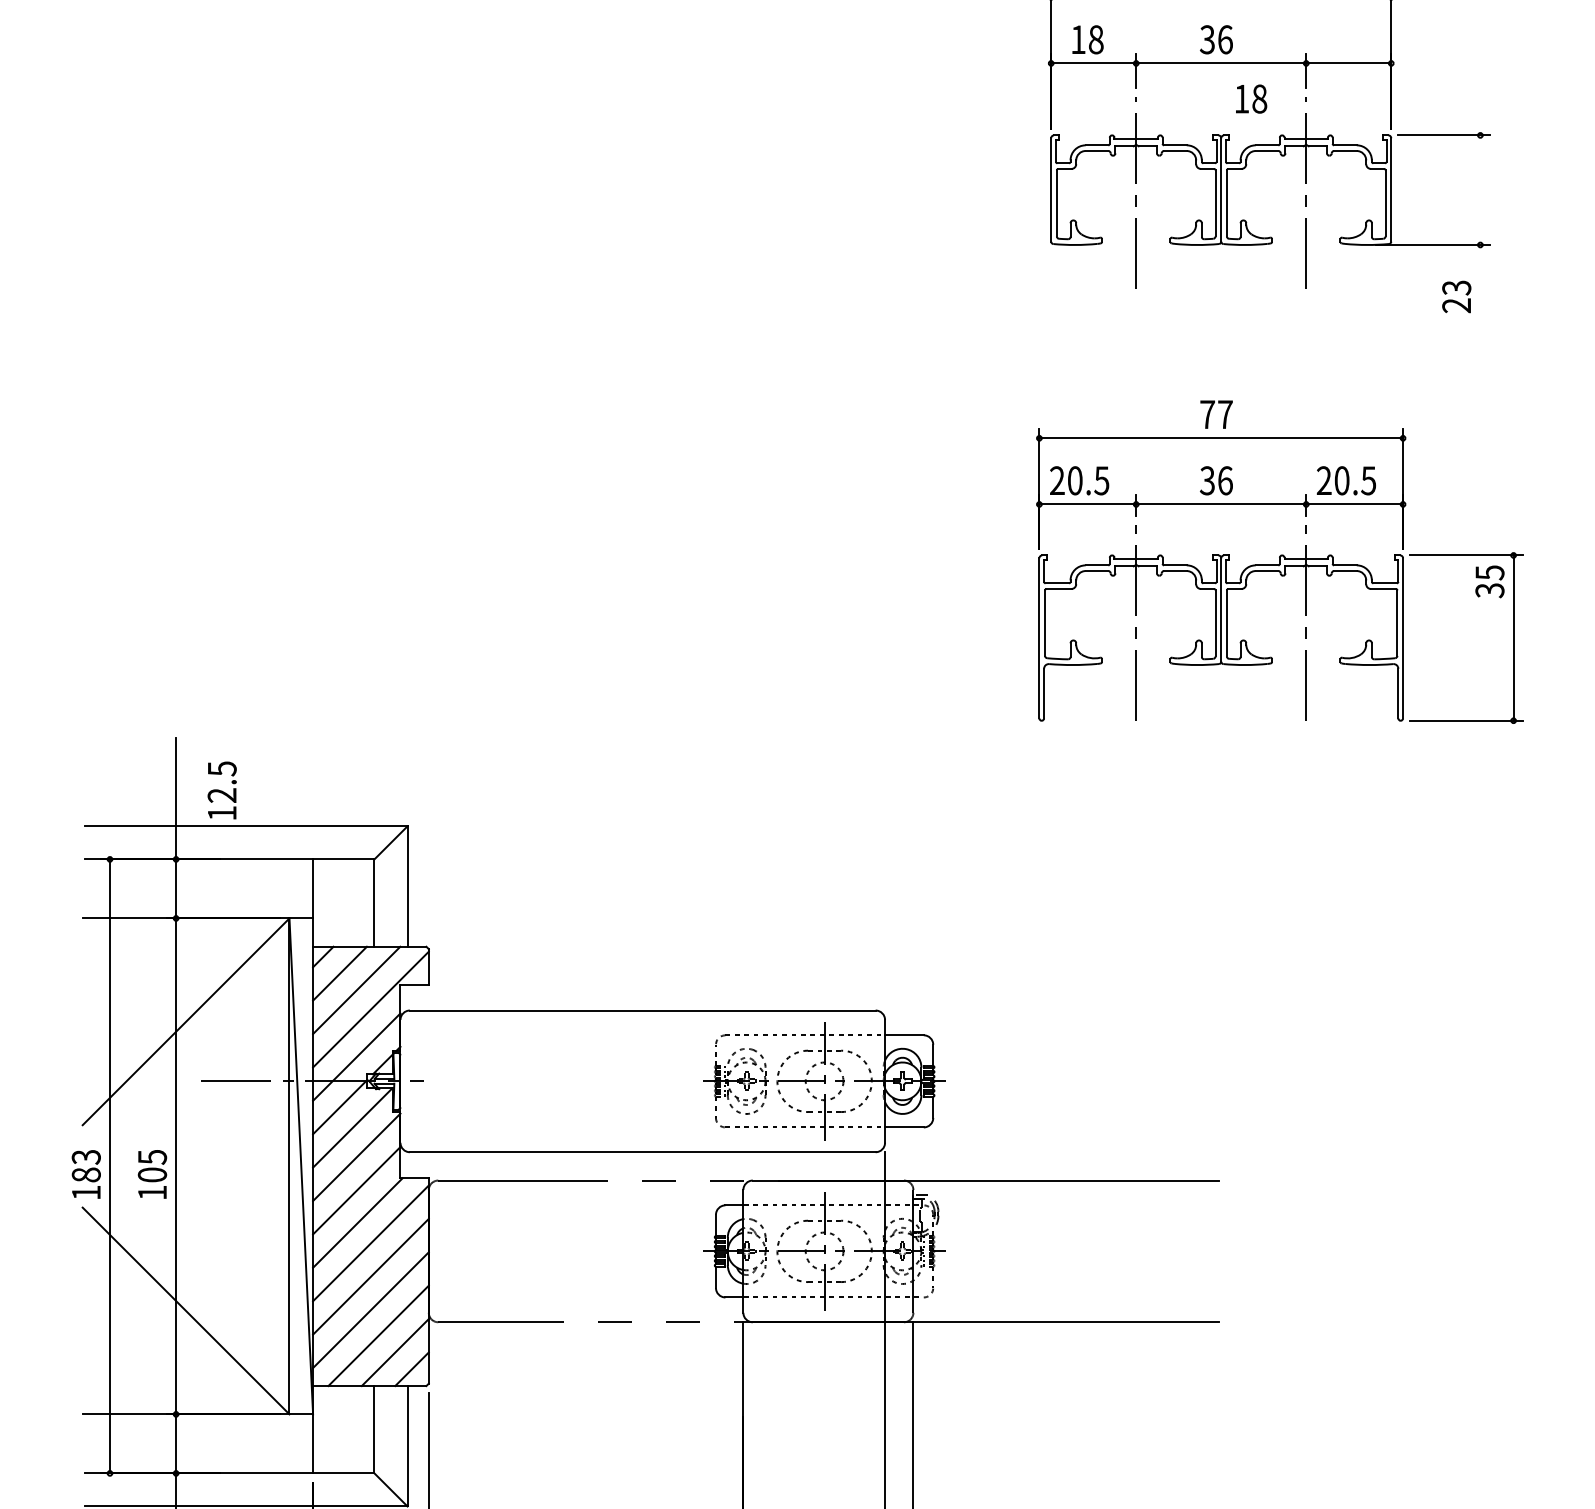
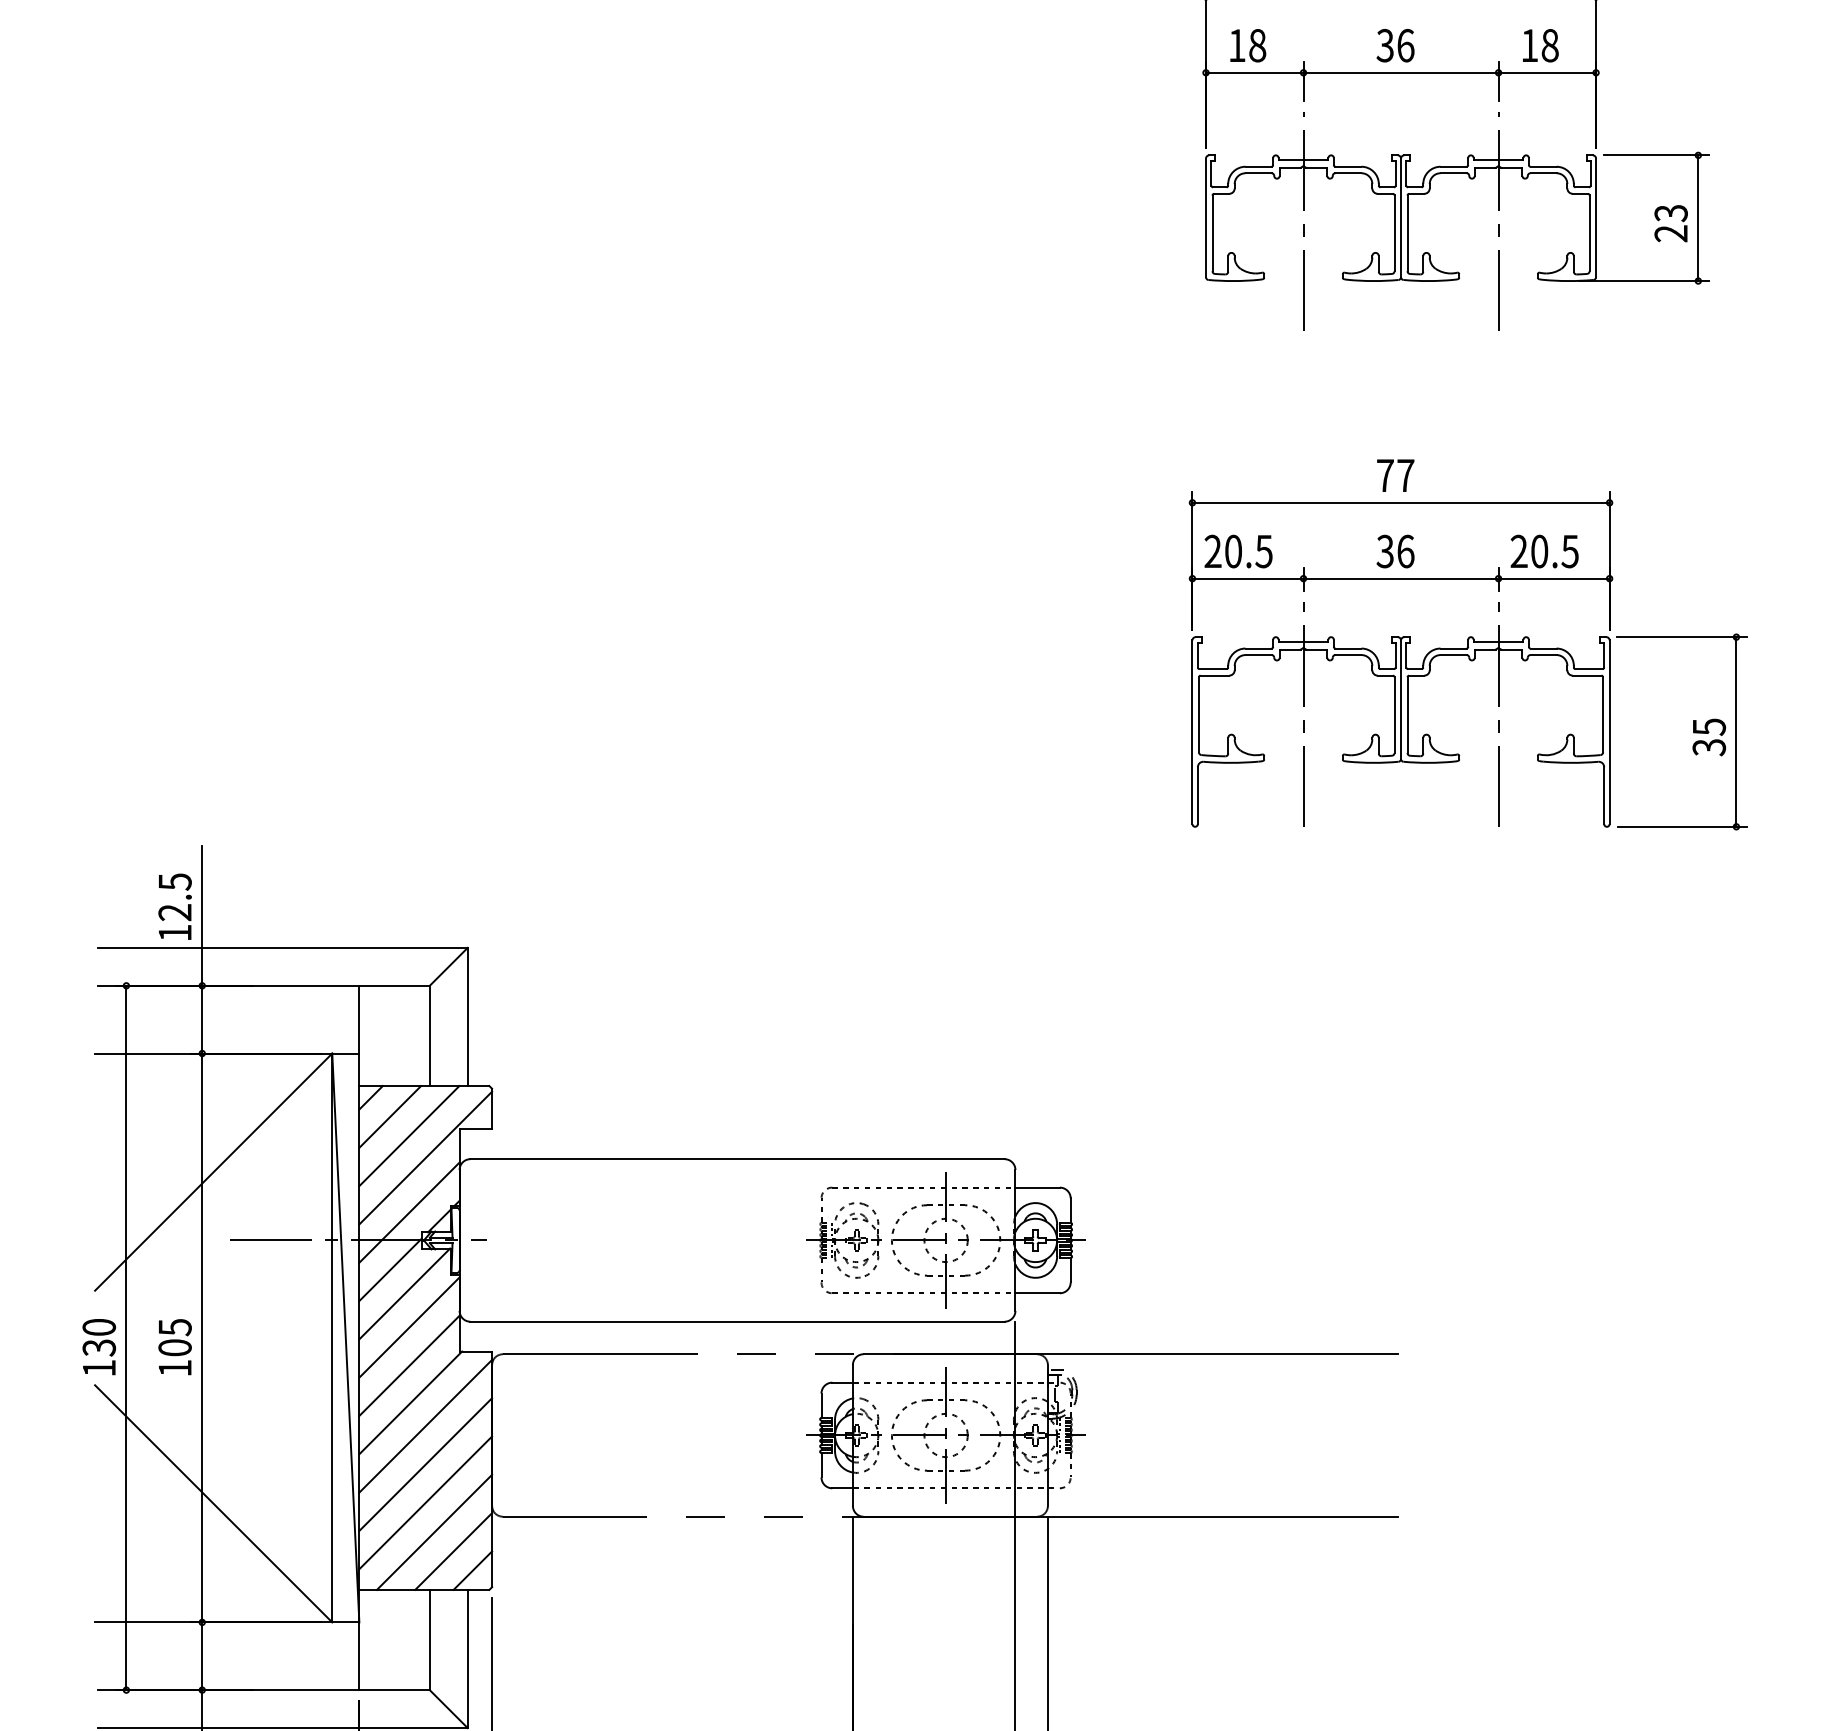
text: (1251, 98) -> (1540, 45), moved
line: (1480, 190) -> (1698, 218), added
text: (1456, 296) -> (1670, 223), moved
text: (1490, 581) -> (1709, 737), moved
text: (221, 790) -> (174, 906), moved
text: (85, 1165) -> (98, 1337), 183 -> 130

